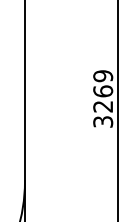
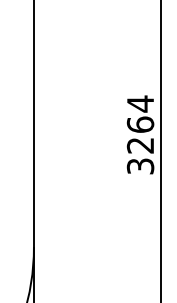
text: (103, 75) -> (140, 103), 3269 -> 3264

